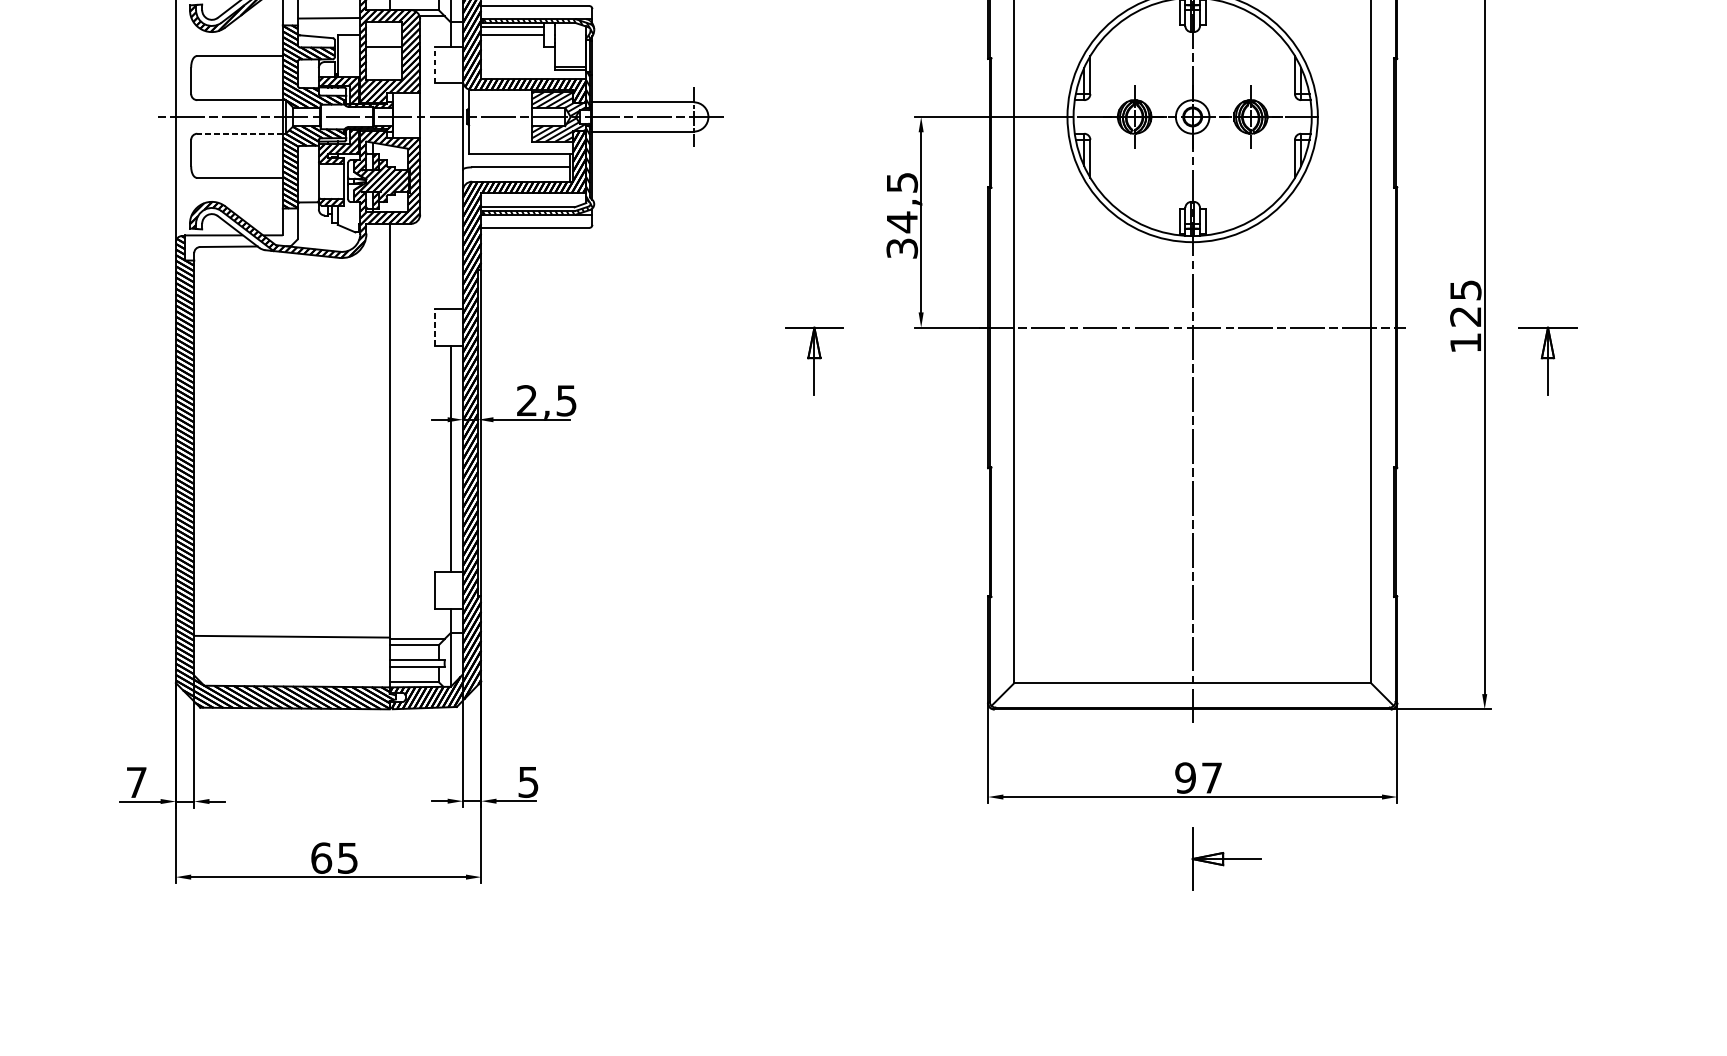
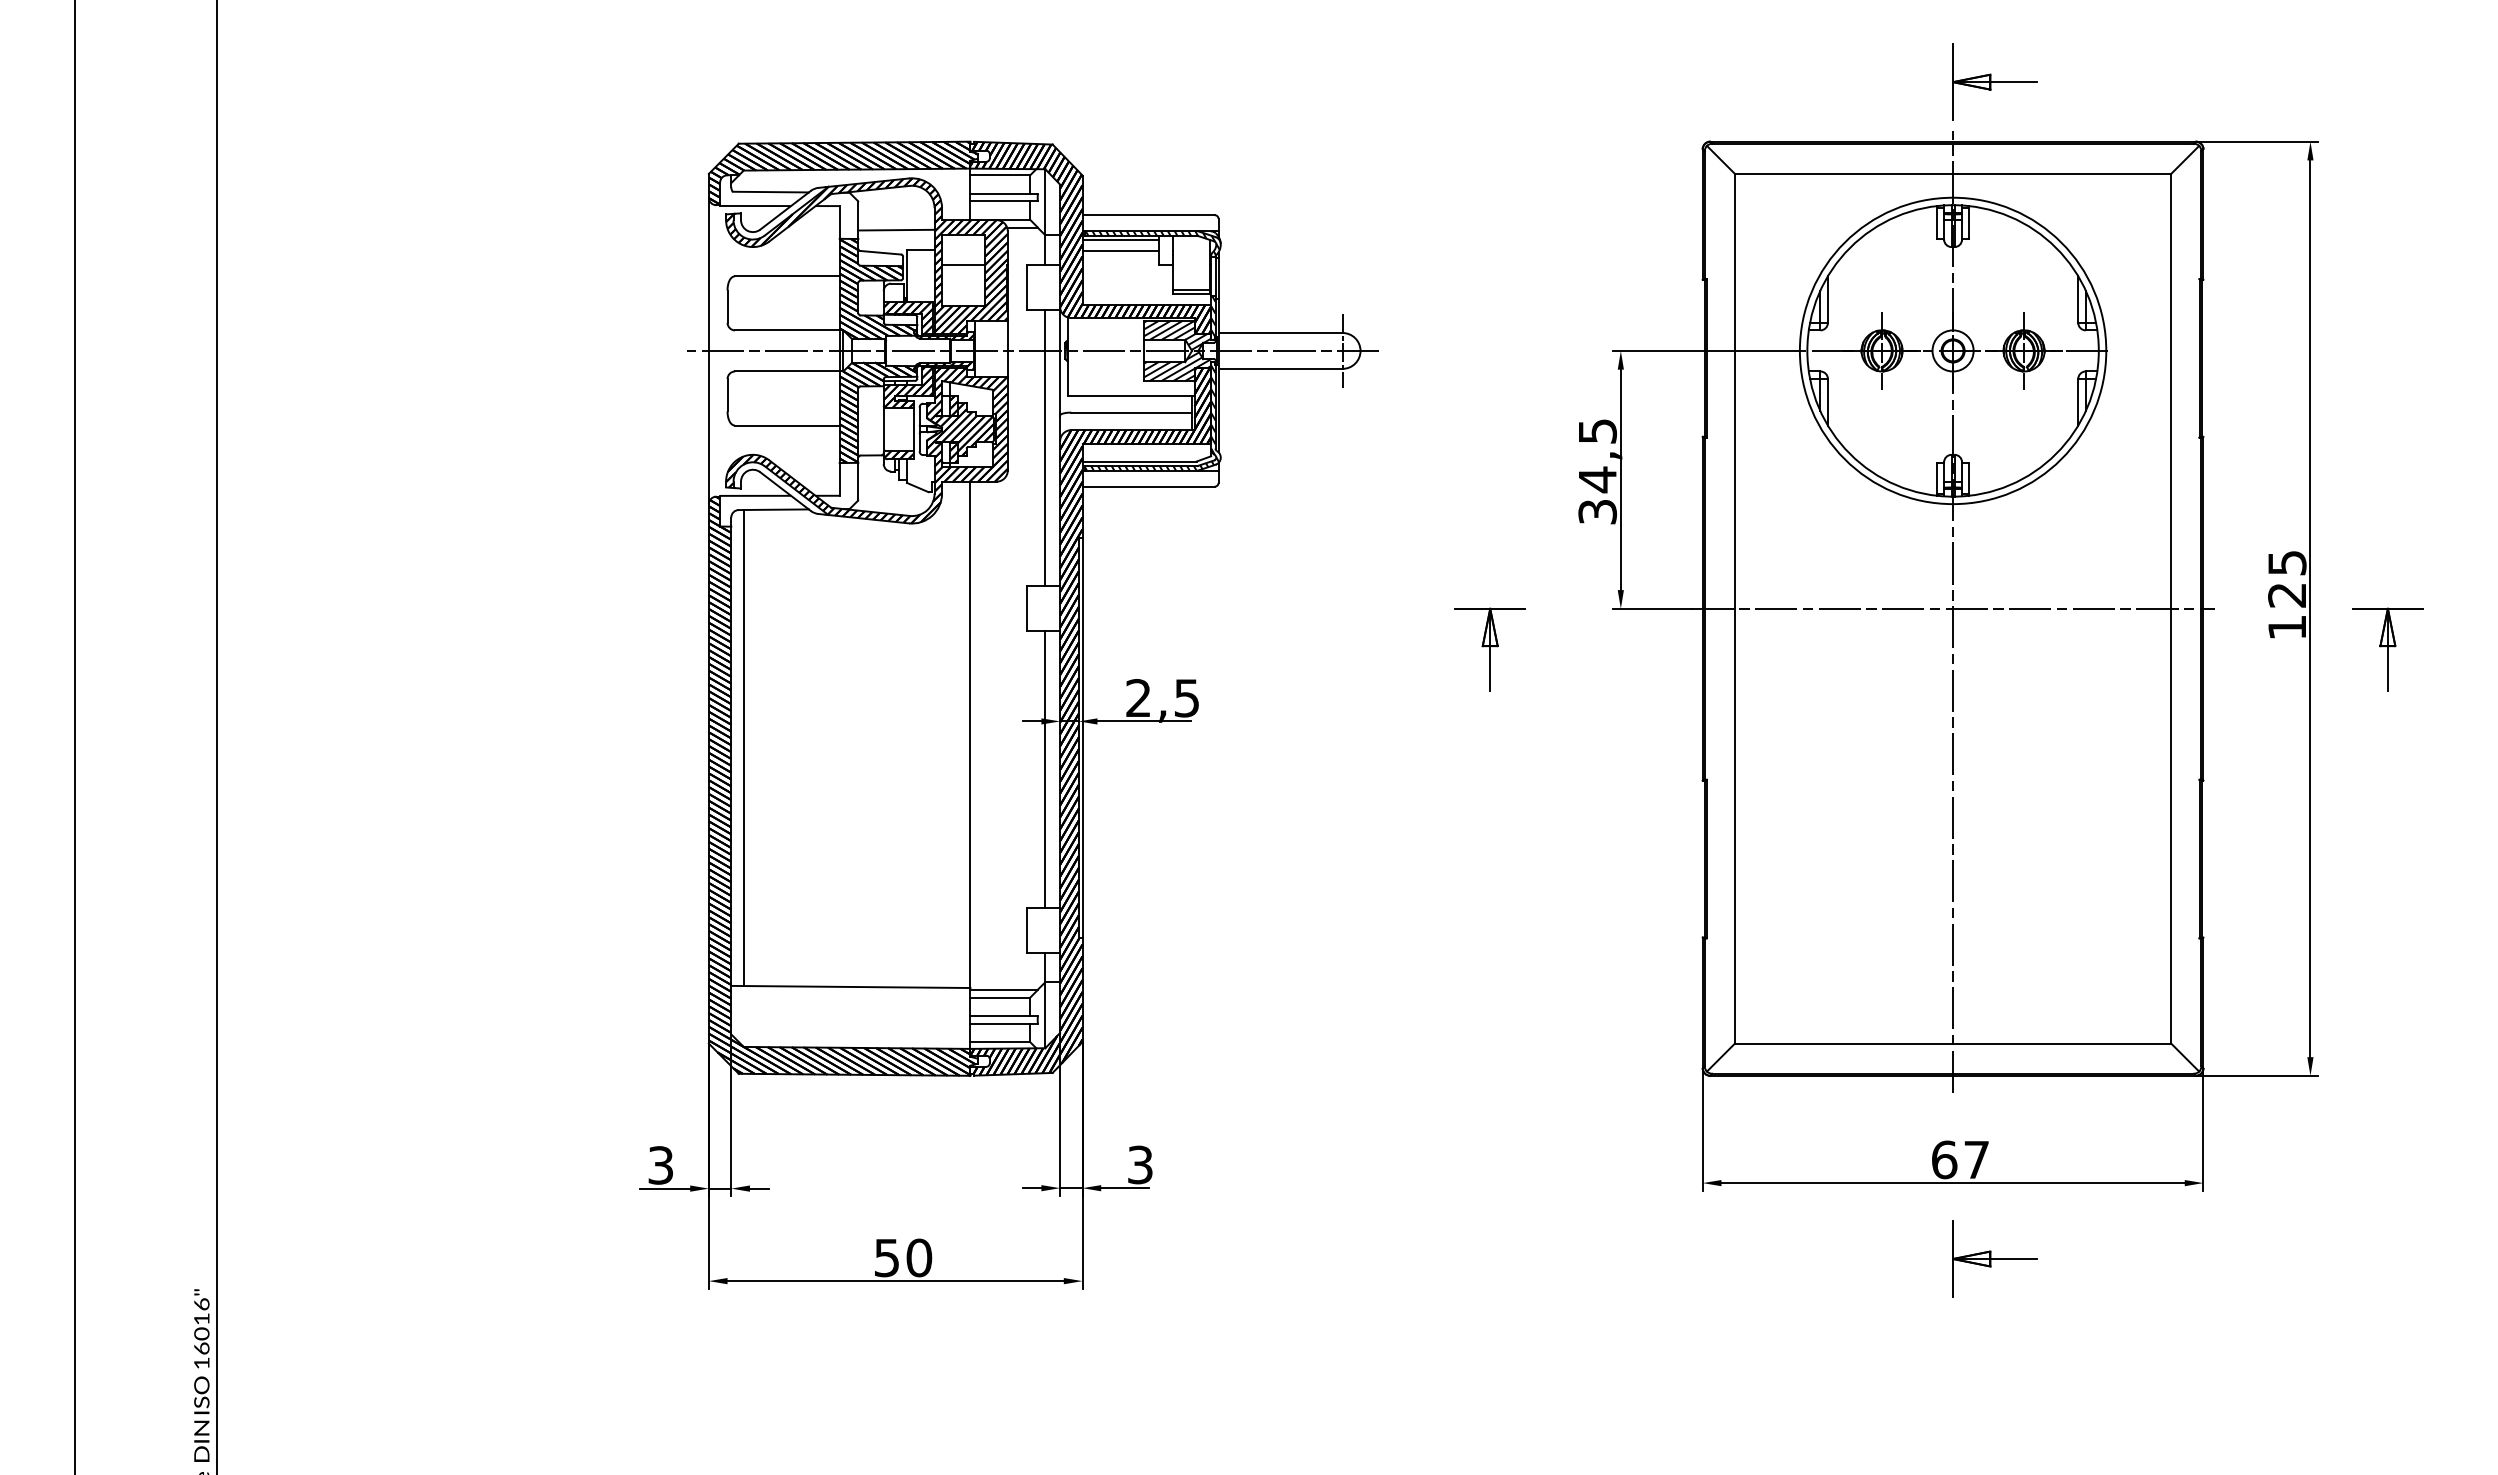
line: (435, 64) -> (1026, 286), dashed -> solid
line: (239, 133) -> (786, 371), dashed -> solid
line: (451, 195) -> (1045, 447), added
line: (435, 327) -> (1026, 608), dashed -> solid
line: (204, 441) -> (743, 748), added
text: (1185, 777) -> (1944, 1159), 97 -> 67
text: (528, 781) -> (1140, 1164), 5 -> 3
text: (136, 782) -> (660, 1165), 7 -> 3
text: (334, 857) -> (903, 1257), 65 -> 50

